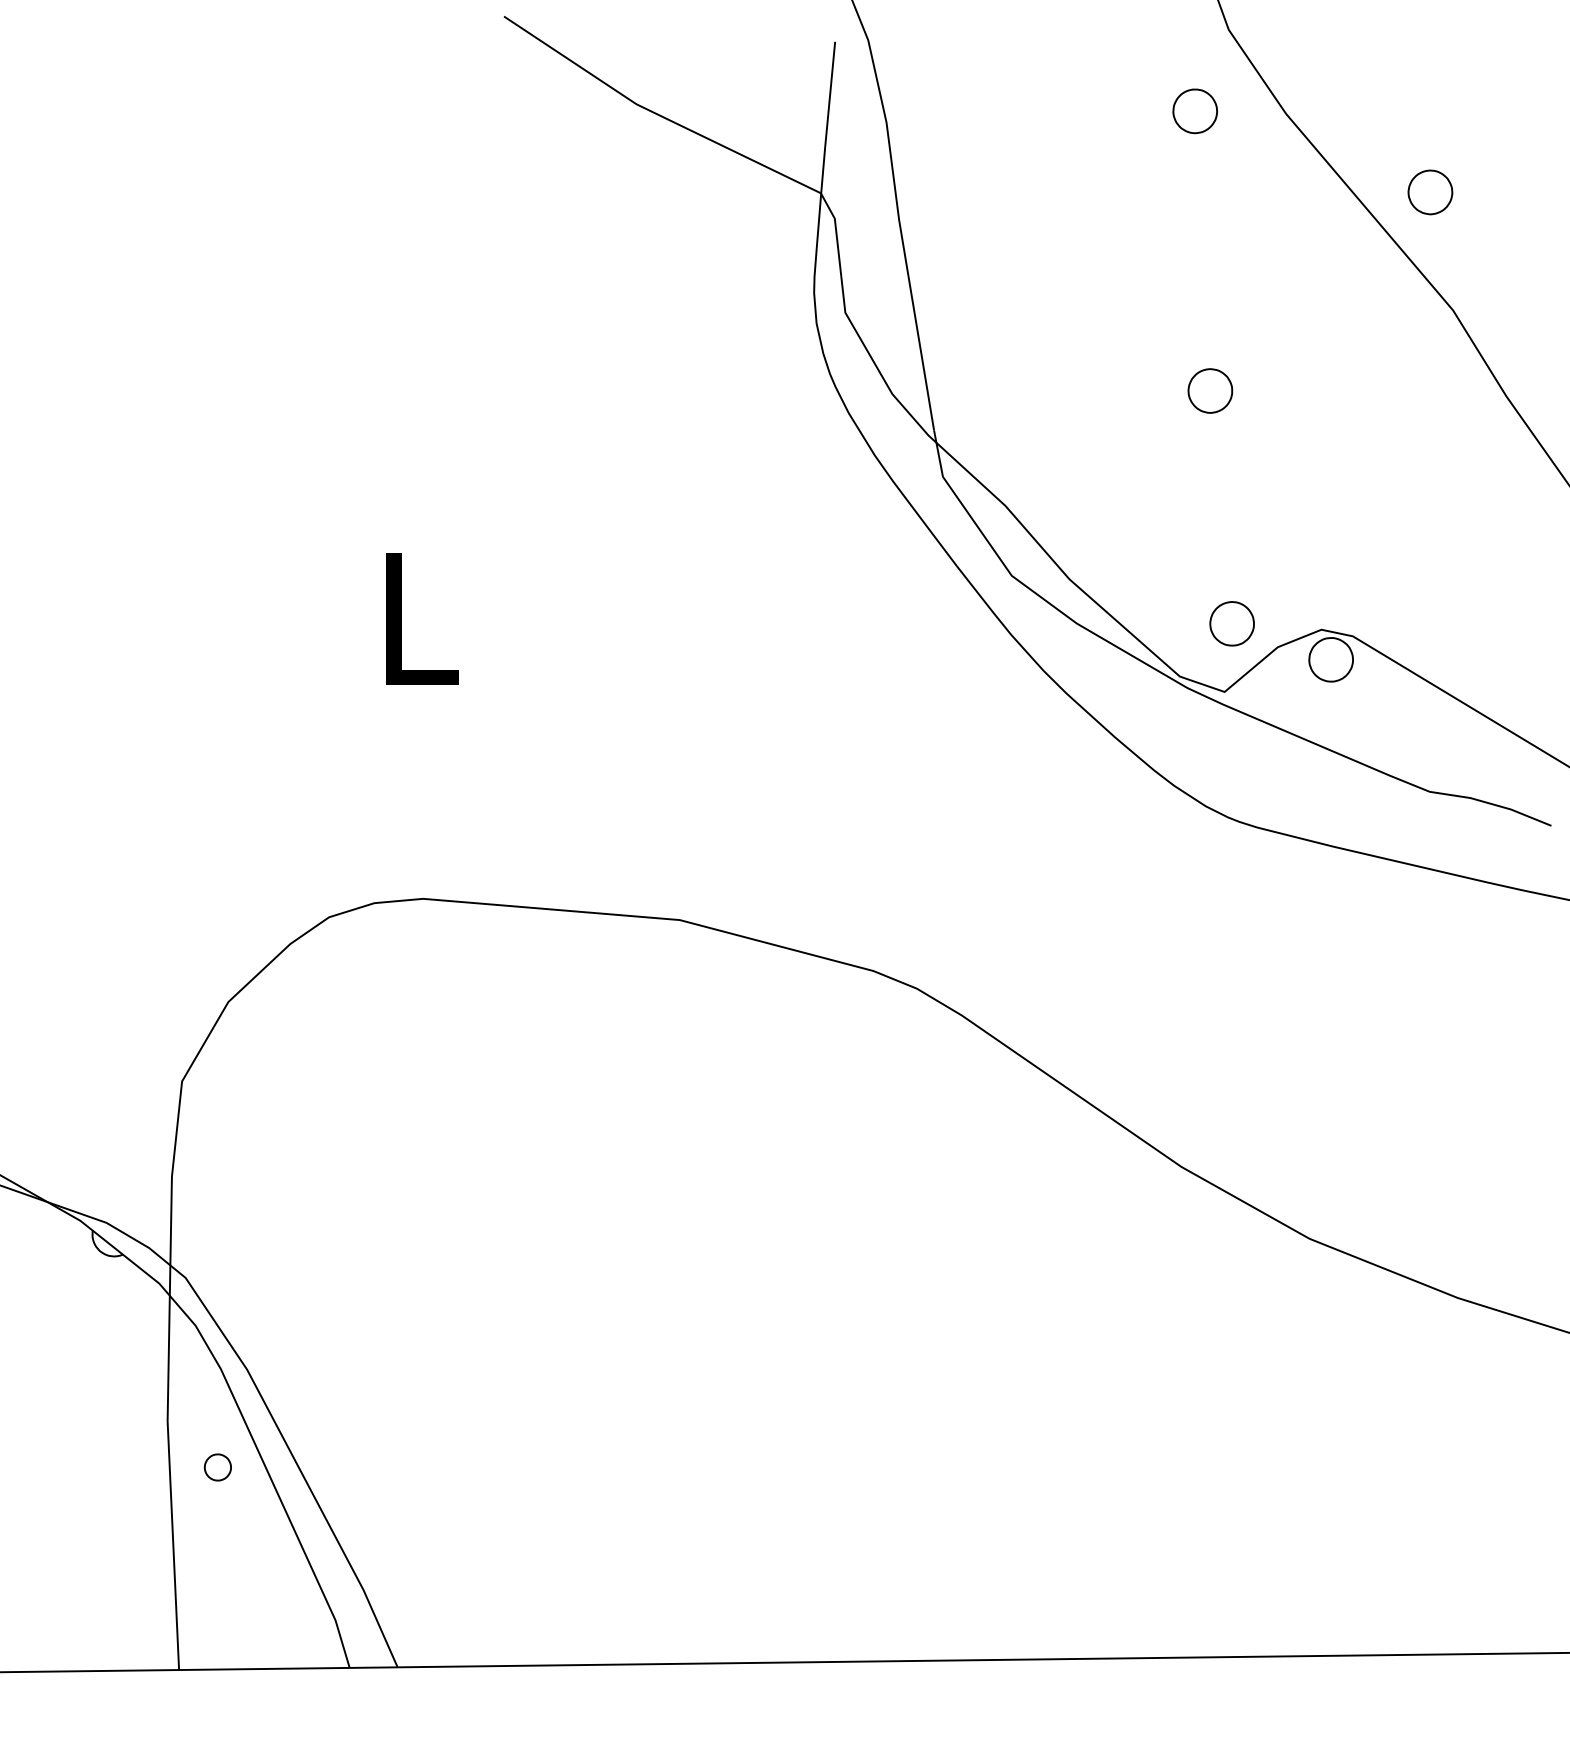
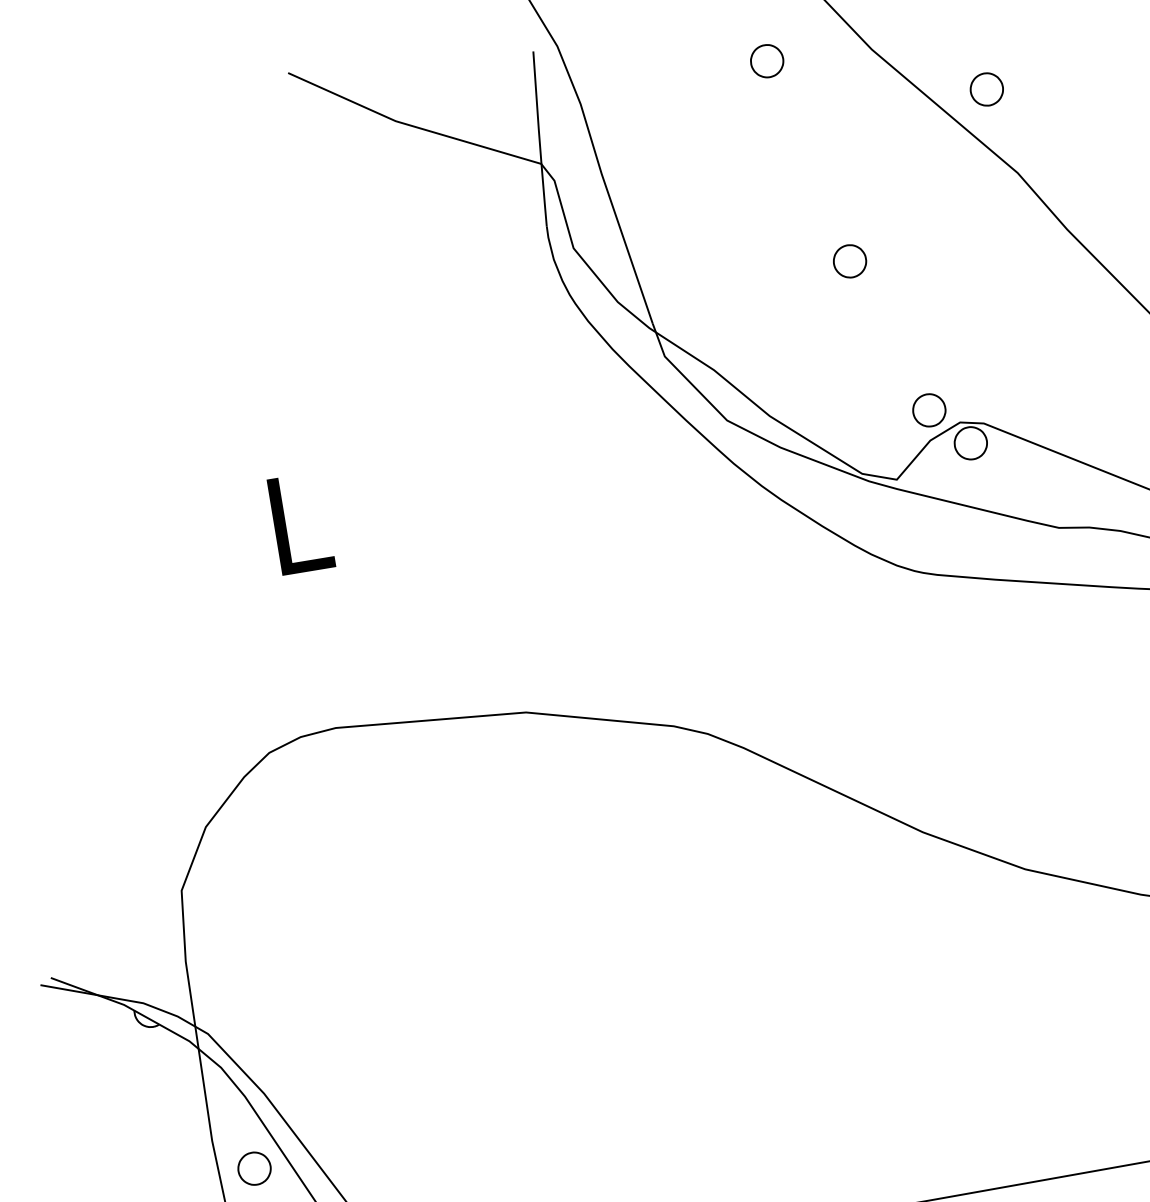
part: (1194, 111) -> (766, 61), moved
part: (1231, 623) -> (928, 410), moved
part: (217, 1467) -> (254, 1168), size x1.67

